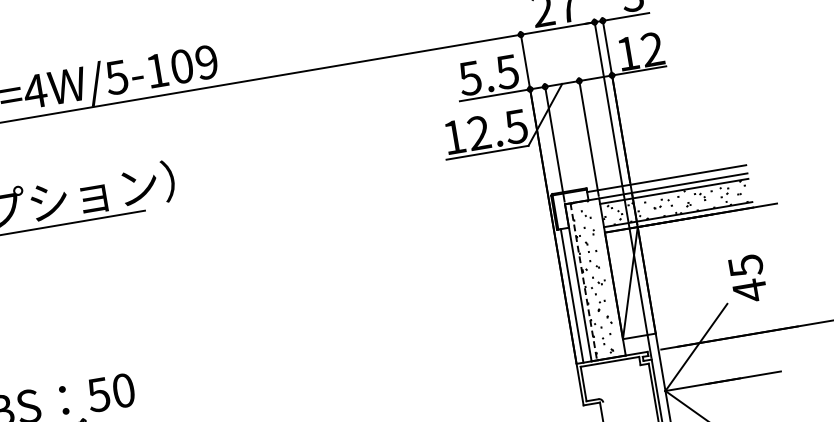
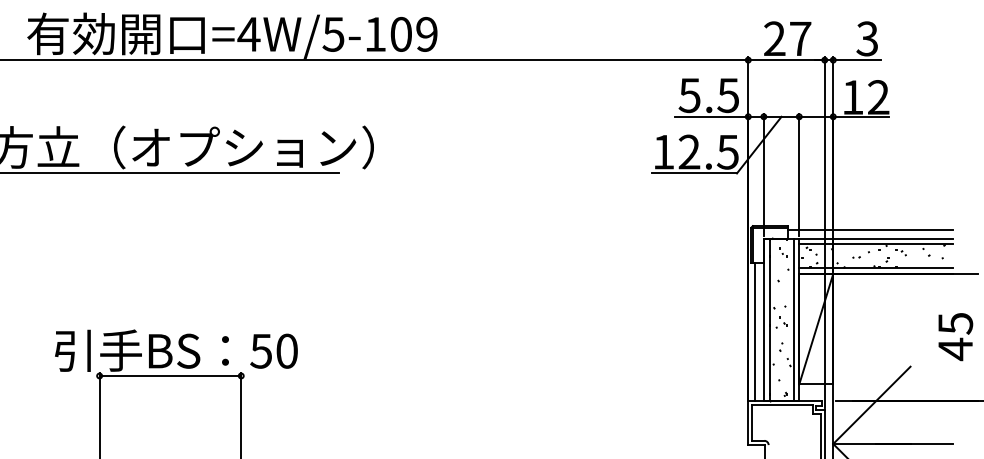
line: (606, 277) -> (793, 319), added
text: (748, 279) -> (955, 337), moved
line: (583, 282) -> (769, 320), dashed -> solid

